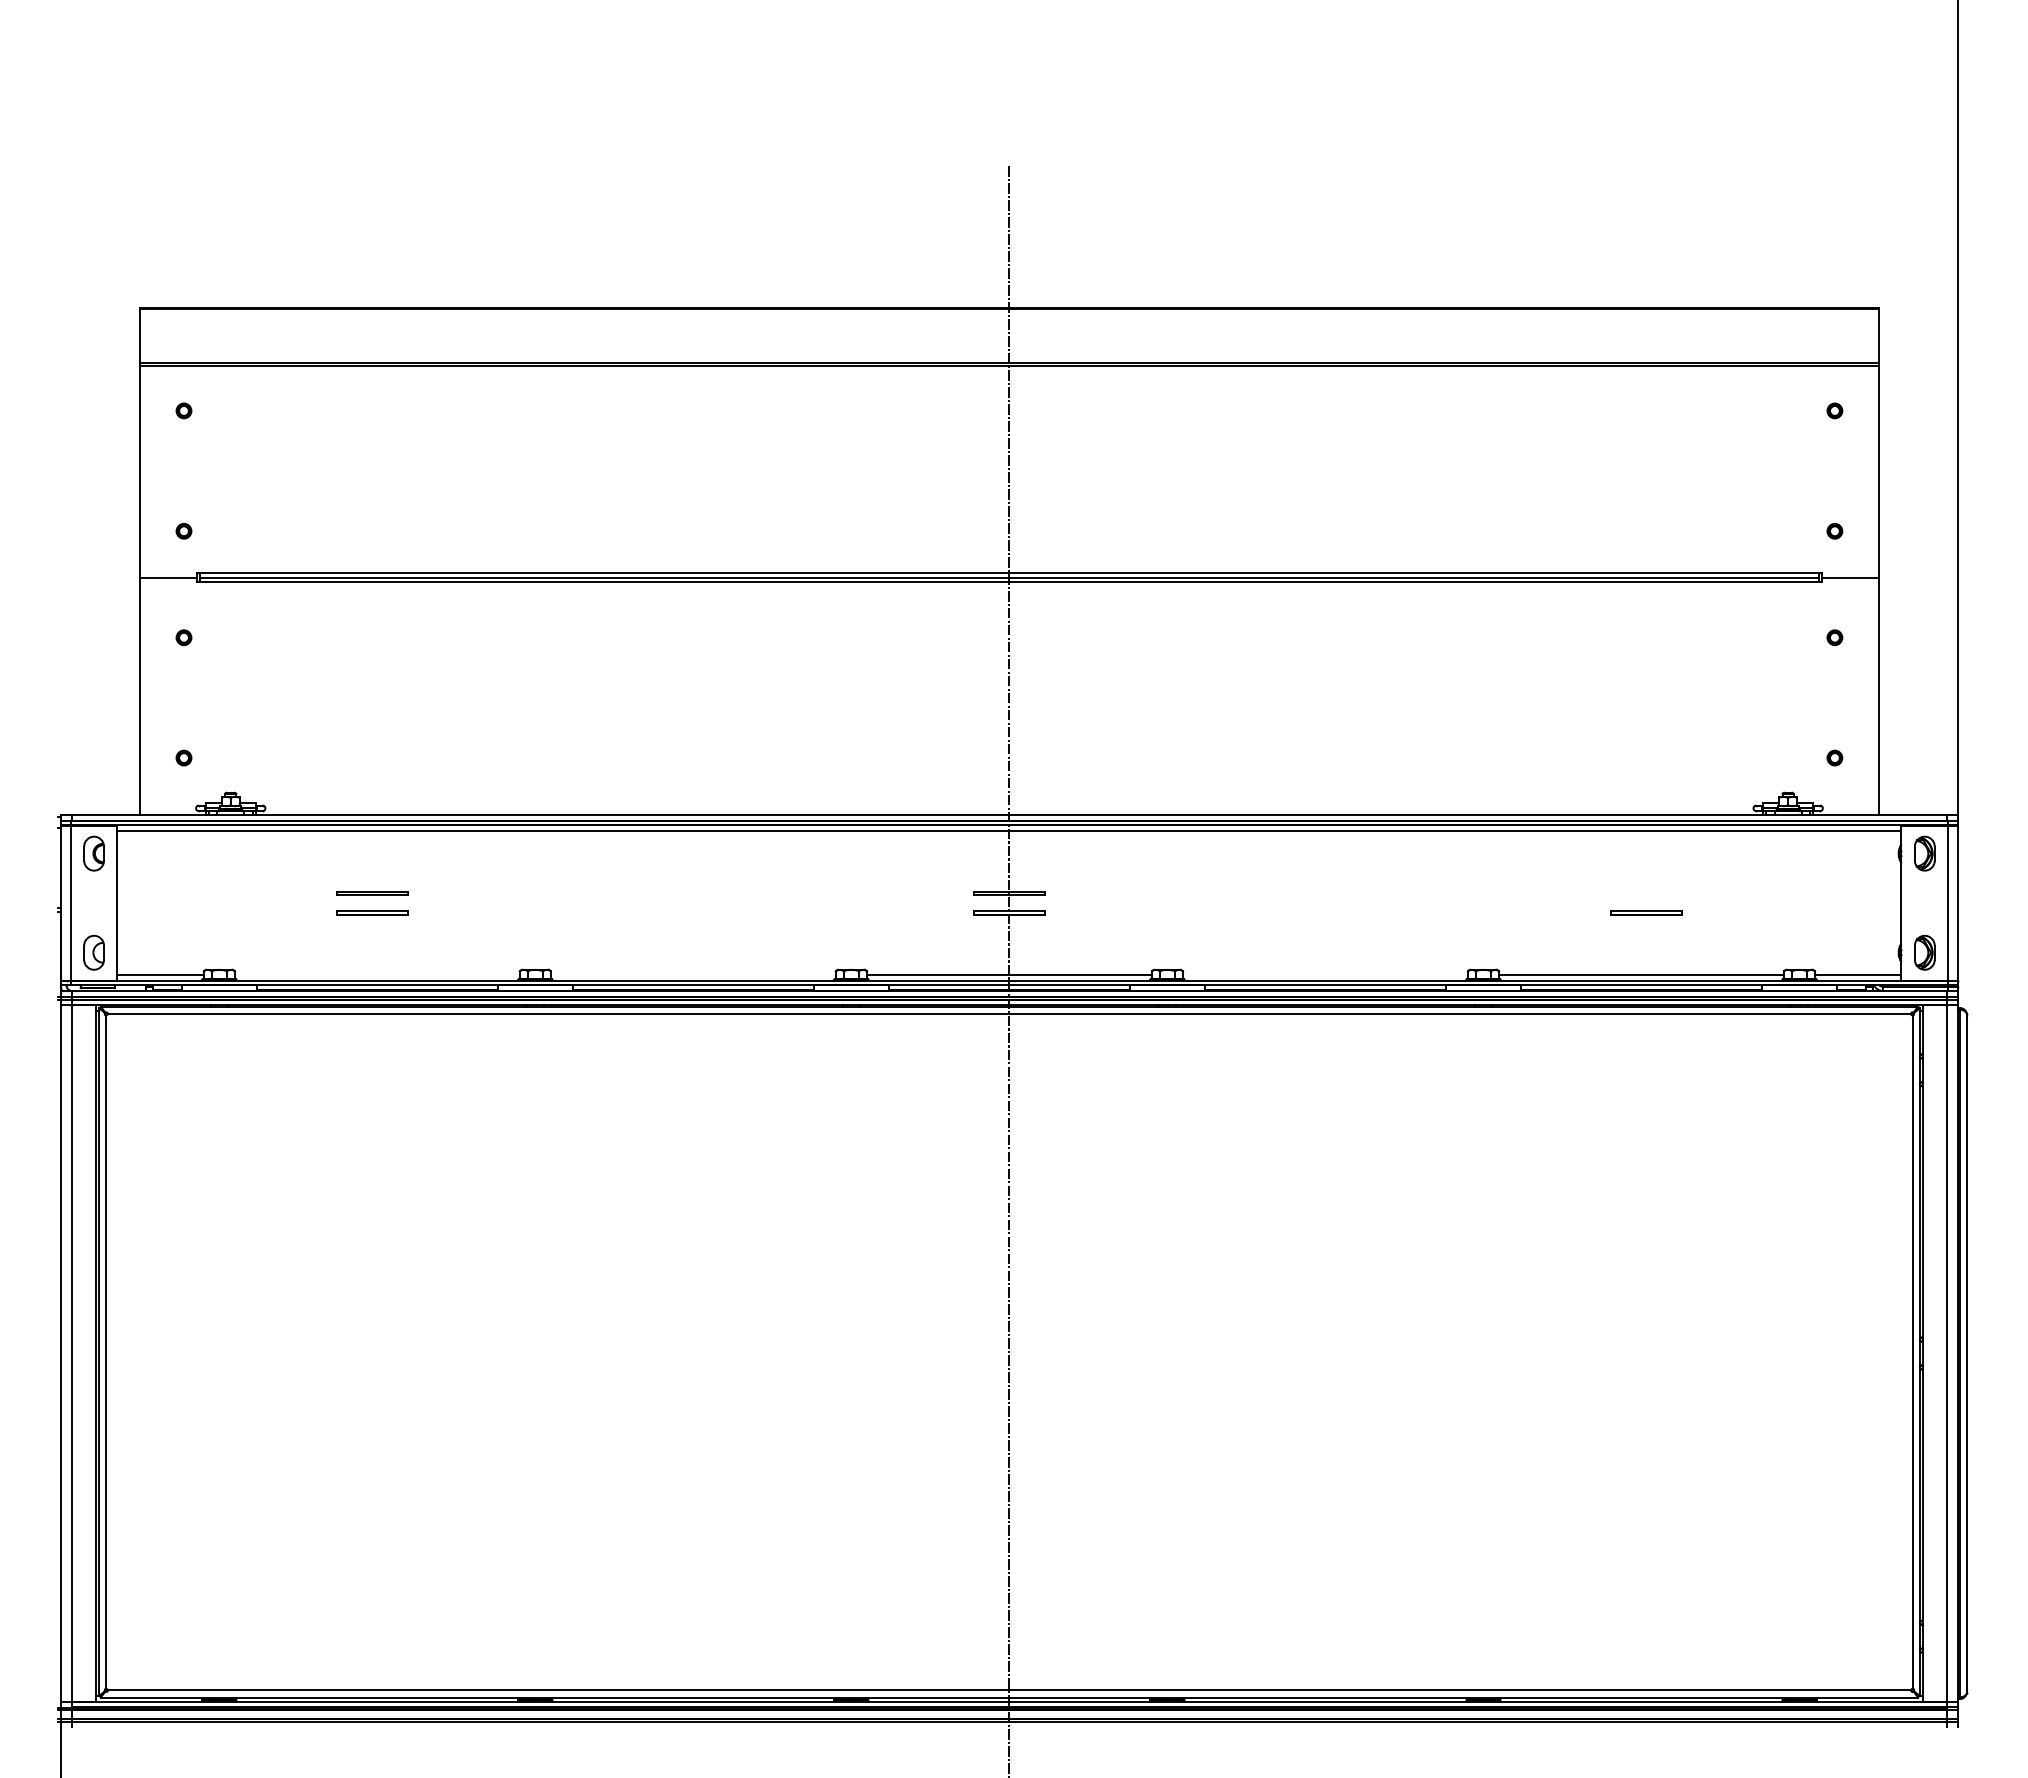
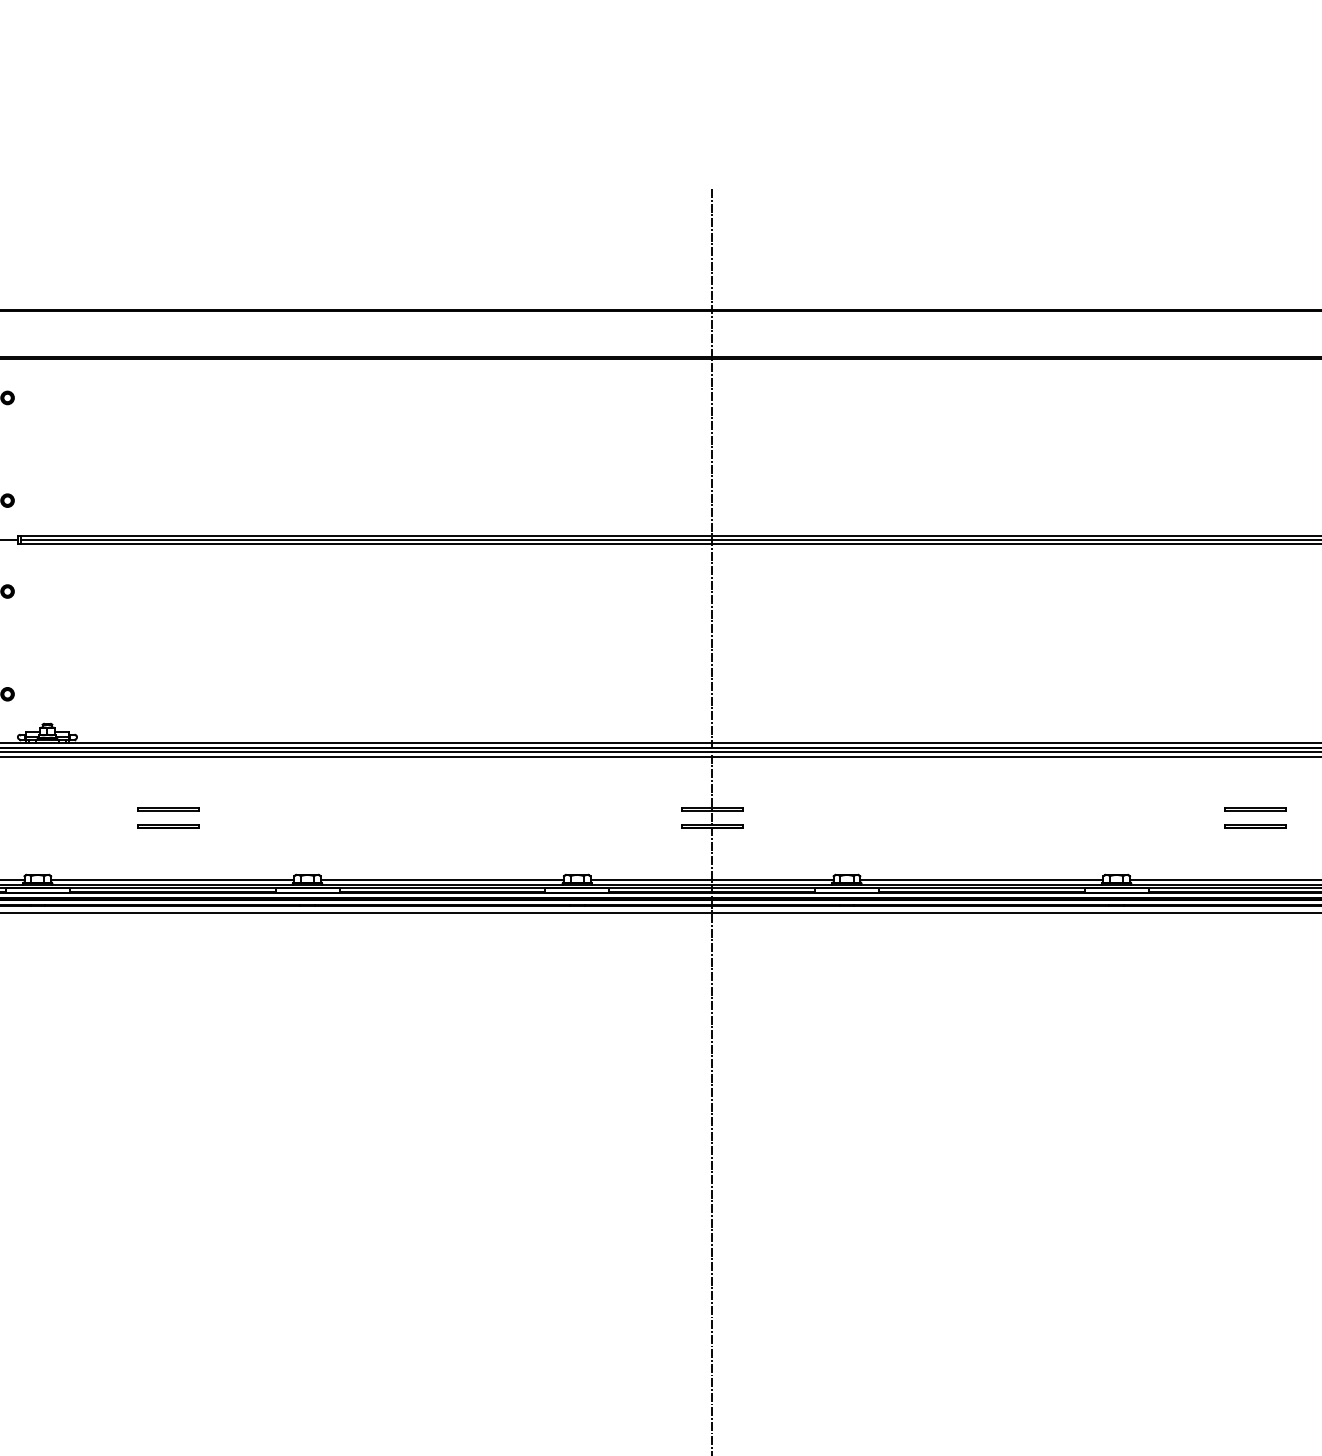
line: (1646, 892) -> (1255, 808), added
line: (376, 975) -> (171, 879), added
line: (693, 975) -> (442, 879), added
line: (1325, 975) -> (981, 879), added

